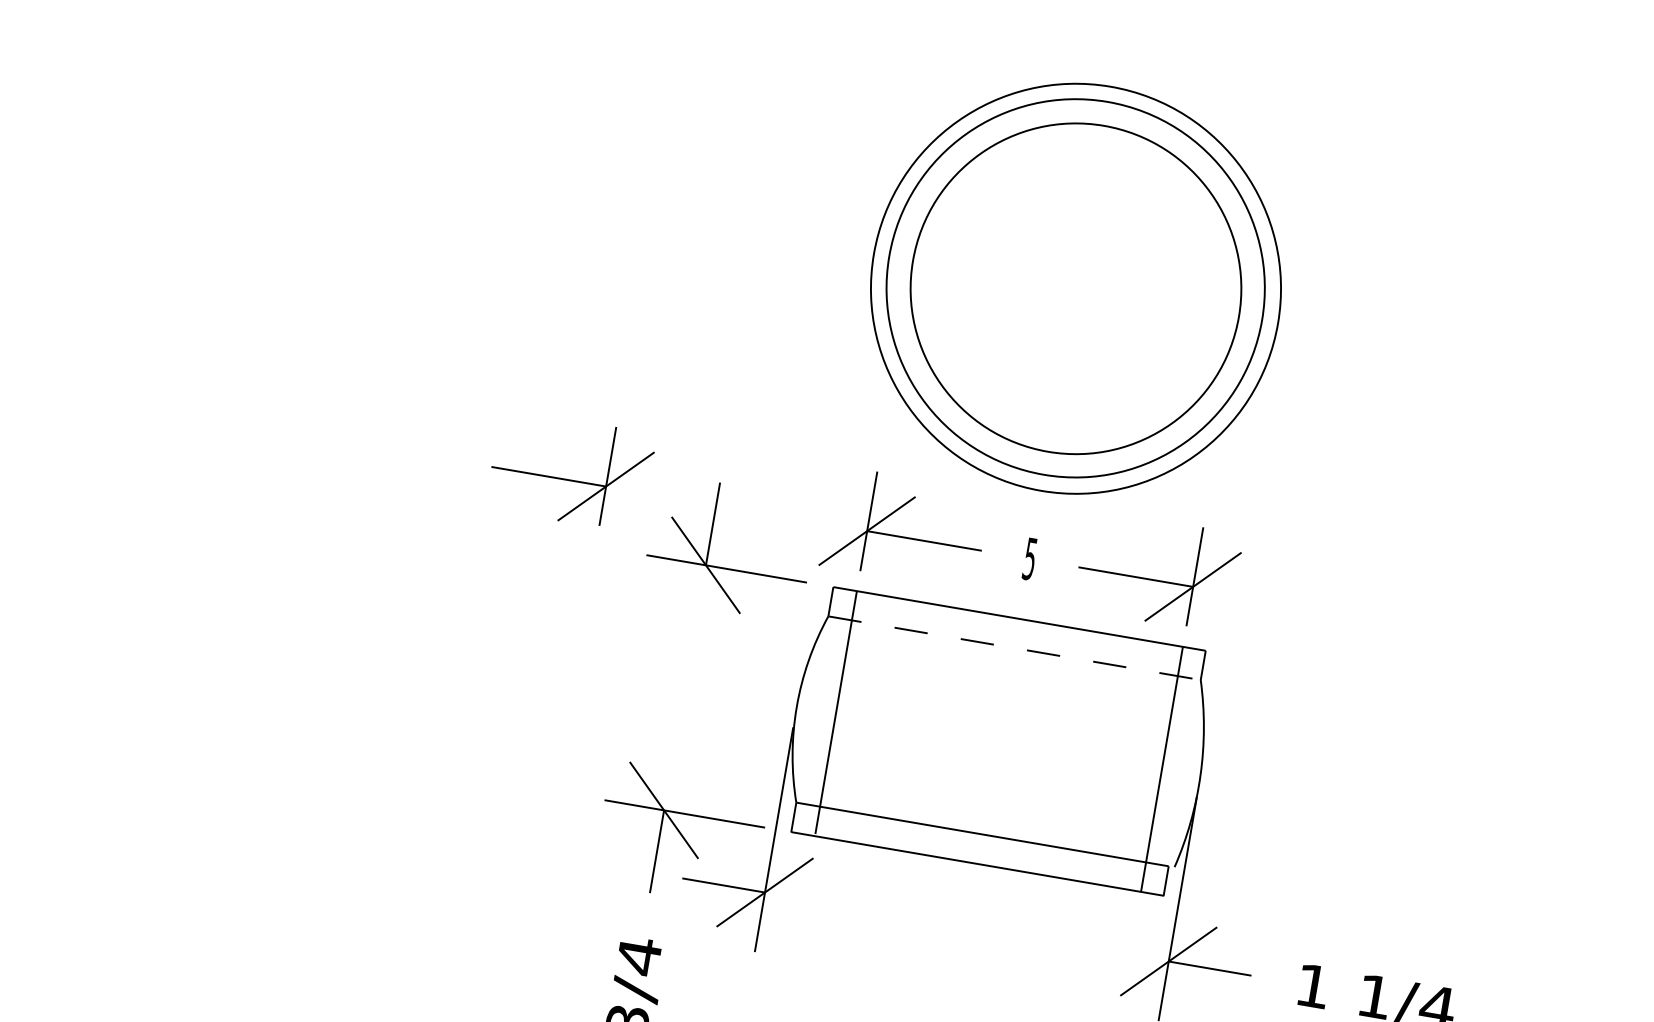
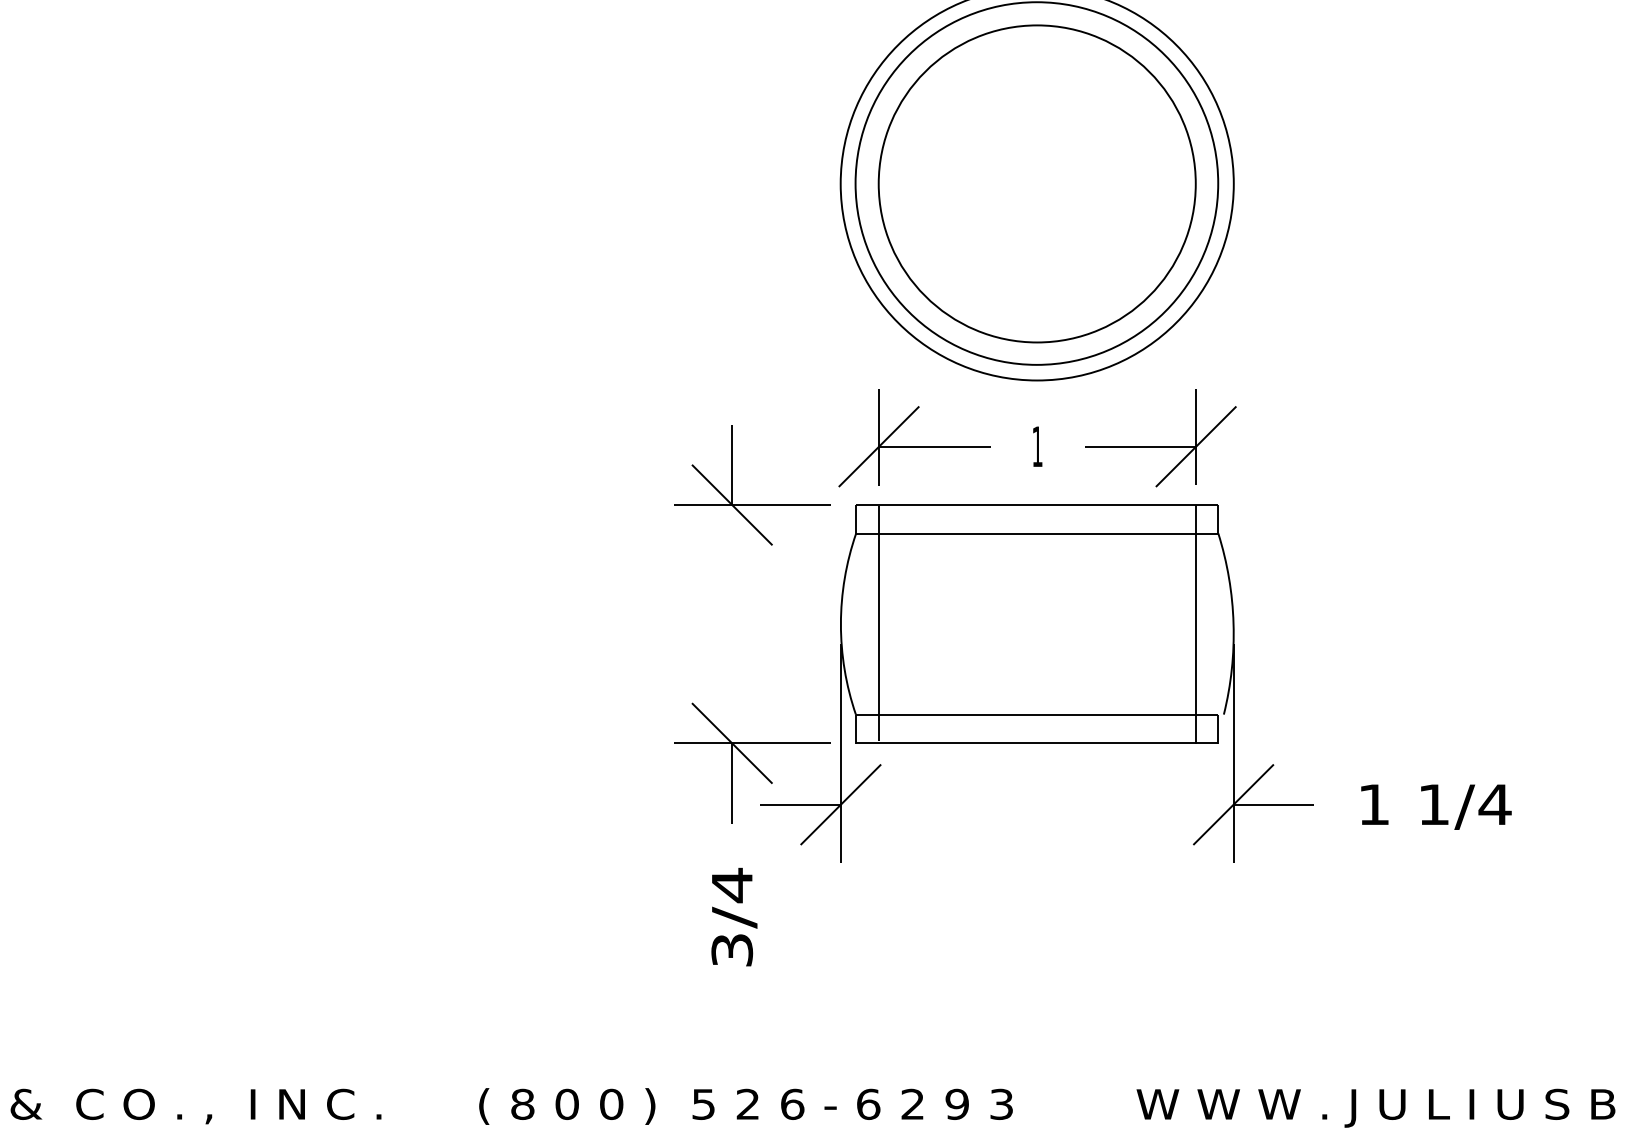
part: (569, 480) -> (589, 446), removed
text: (1030, 558) -> (1037, 446), 5 -> 1
line: (1014, 648) -> (1037, 533), dashed -> solid

